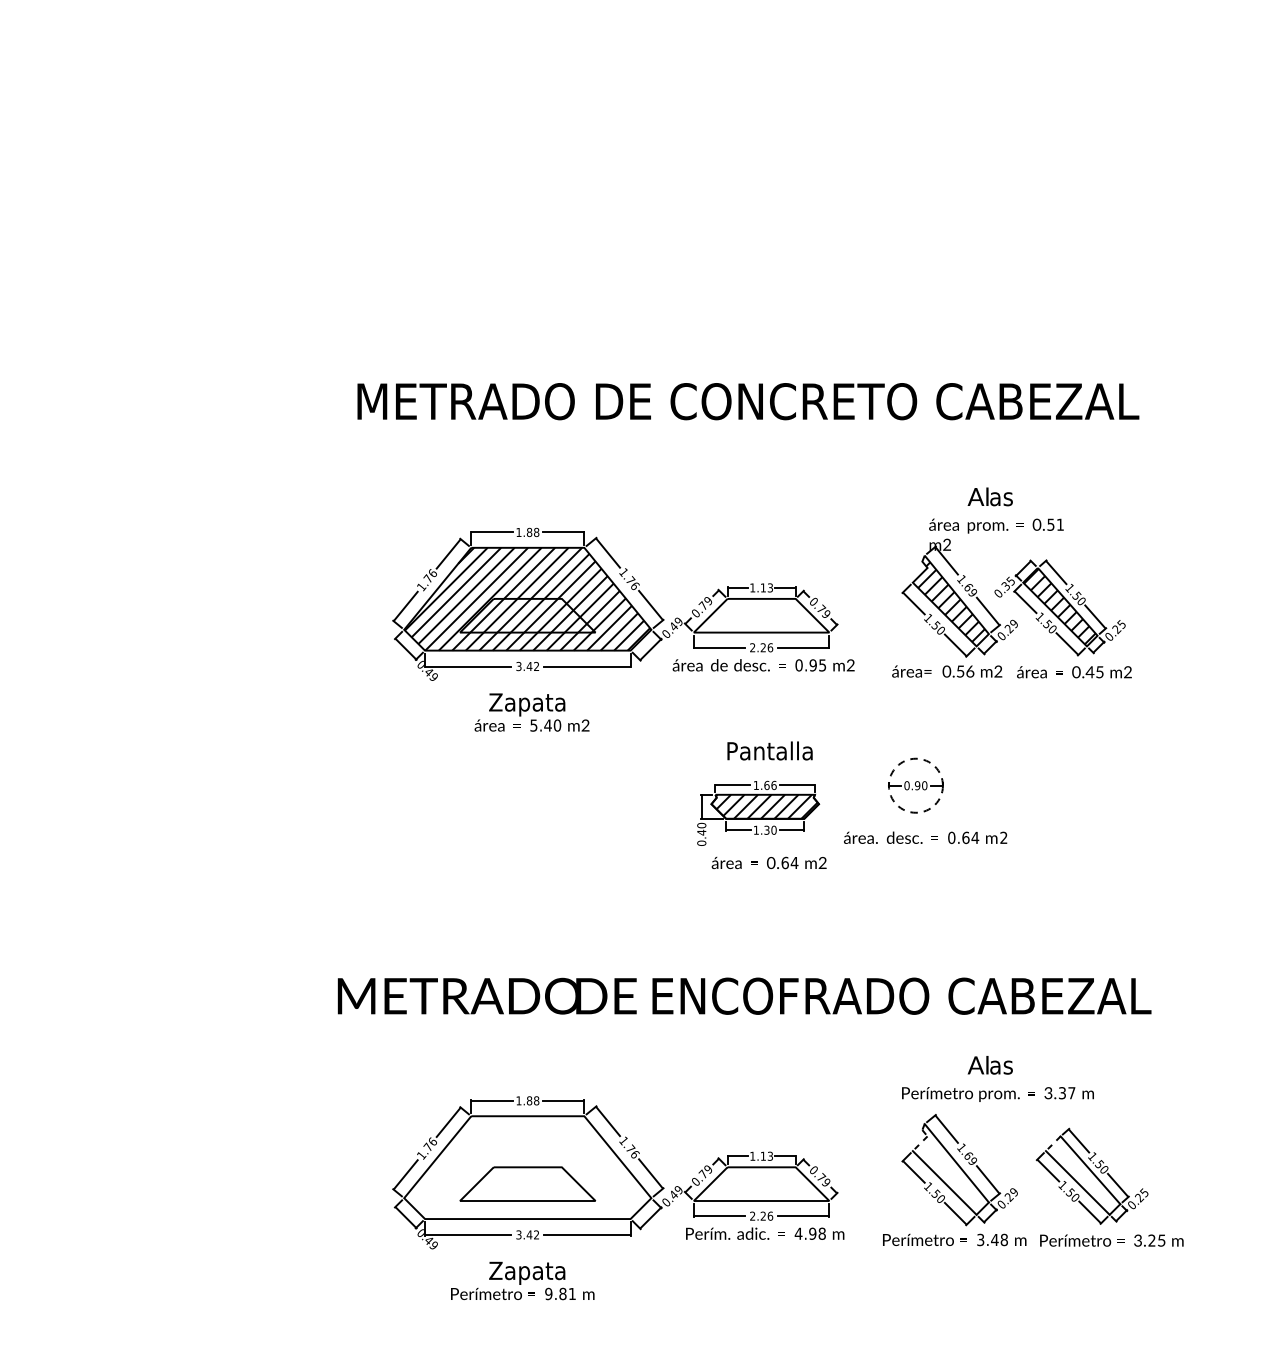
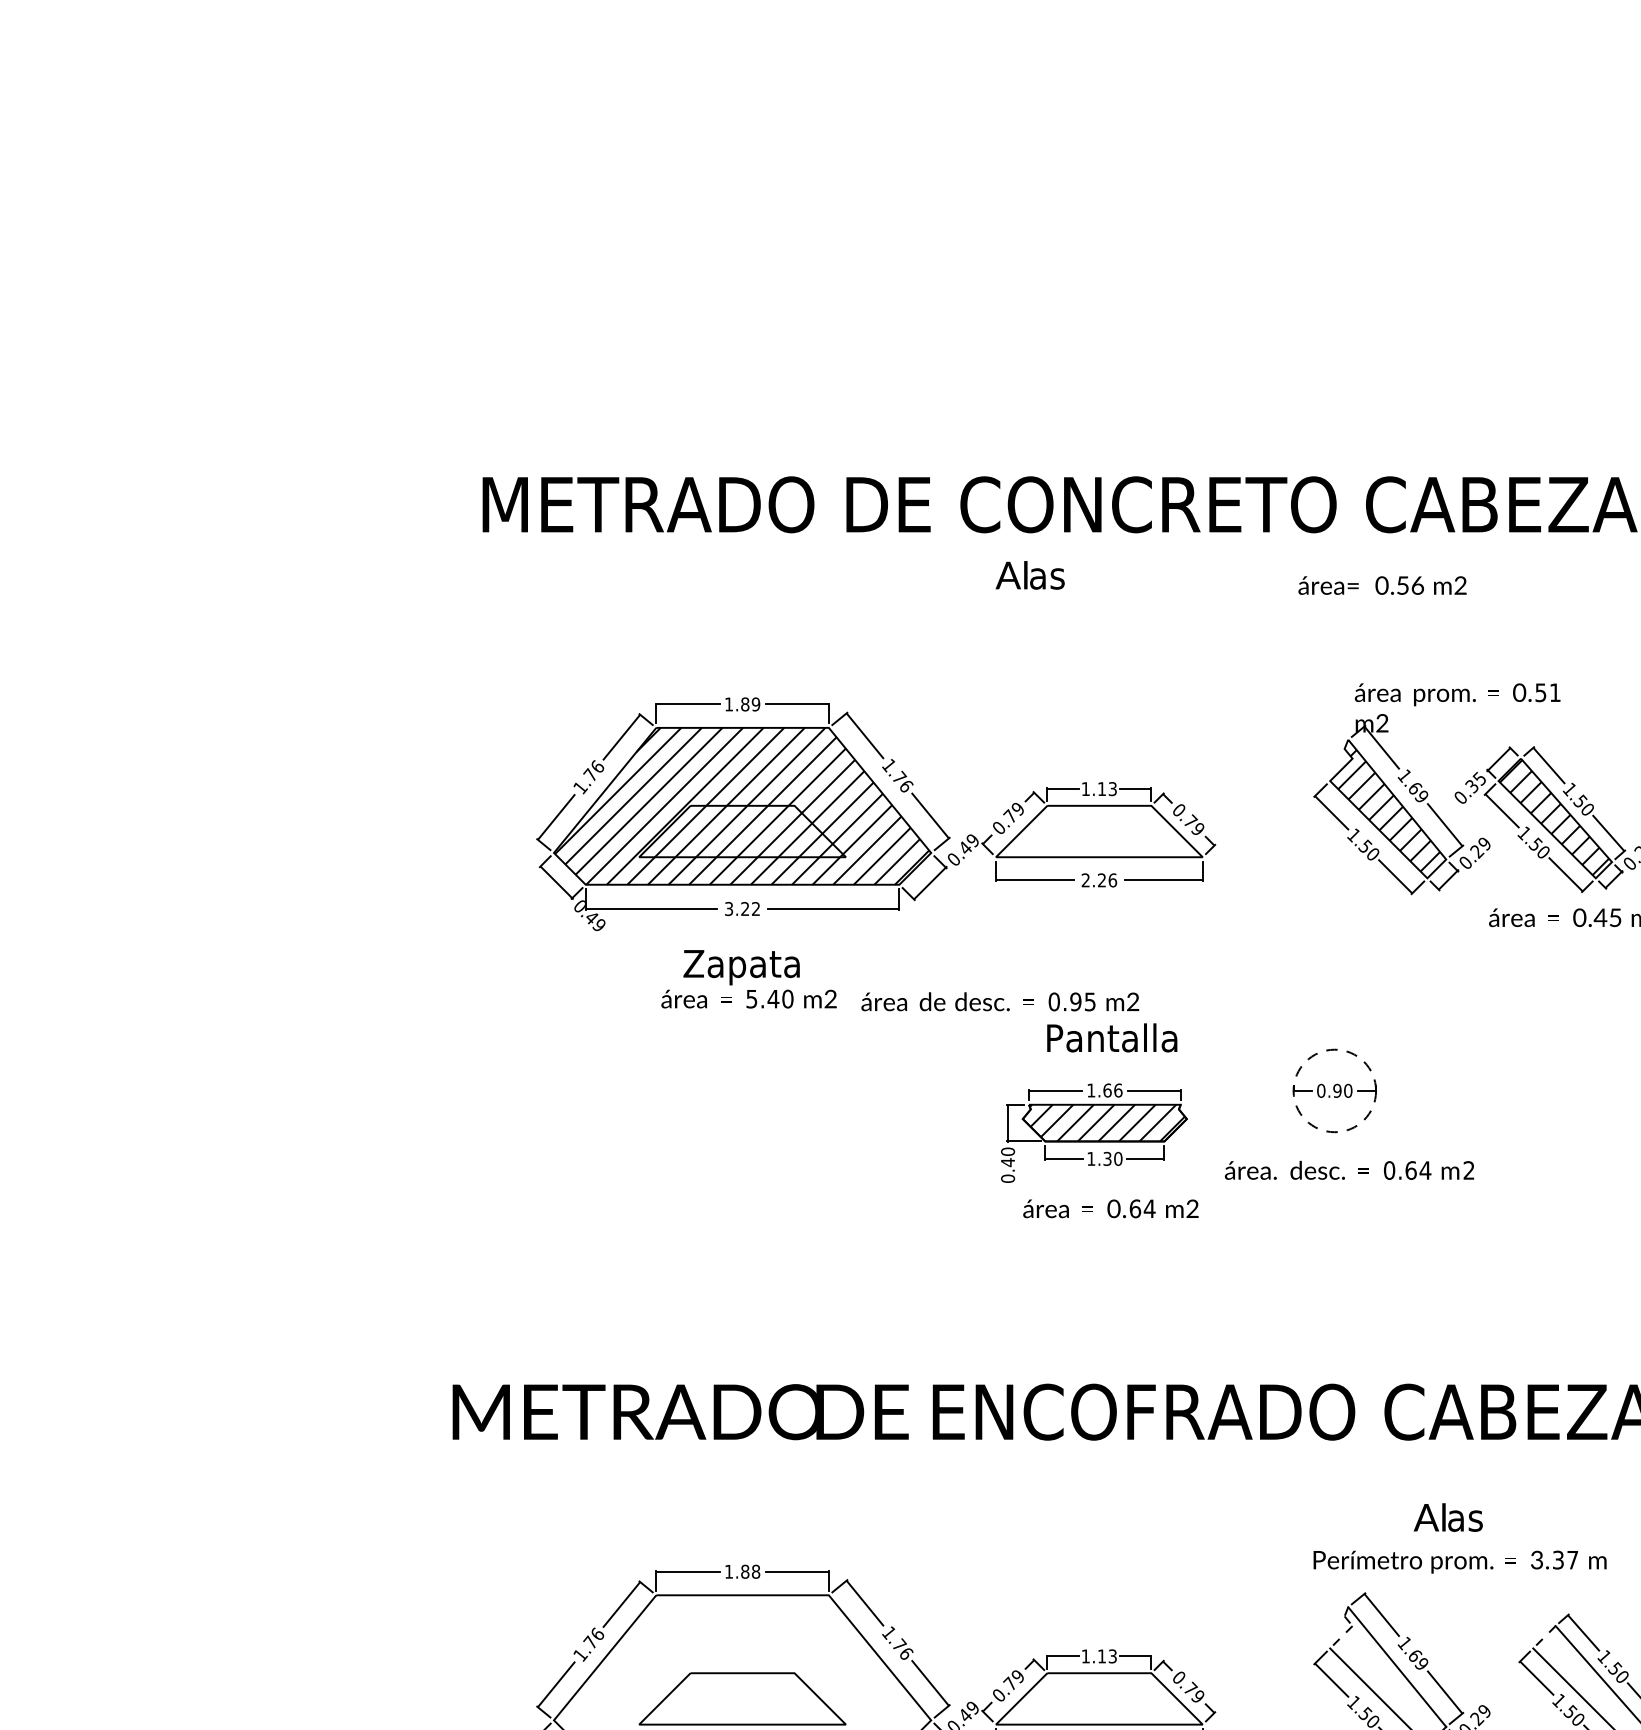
text: (989, 496) -> (1028, 574), moved
text: (536, 532) -> (755, 704), 1.88 -> 1.89
text: (529, 665) -> (745, 907), 3.42 -> 3.22
text: (763, 665) -> (999, 1002), moved
text: (947, 671) -> (1383, 585), moved

